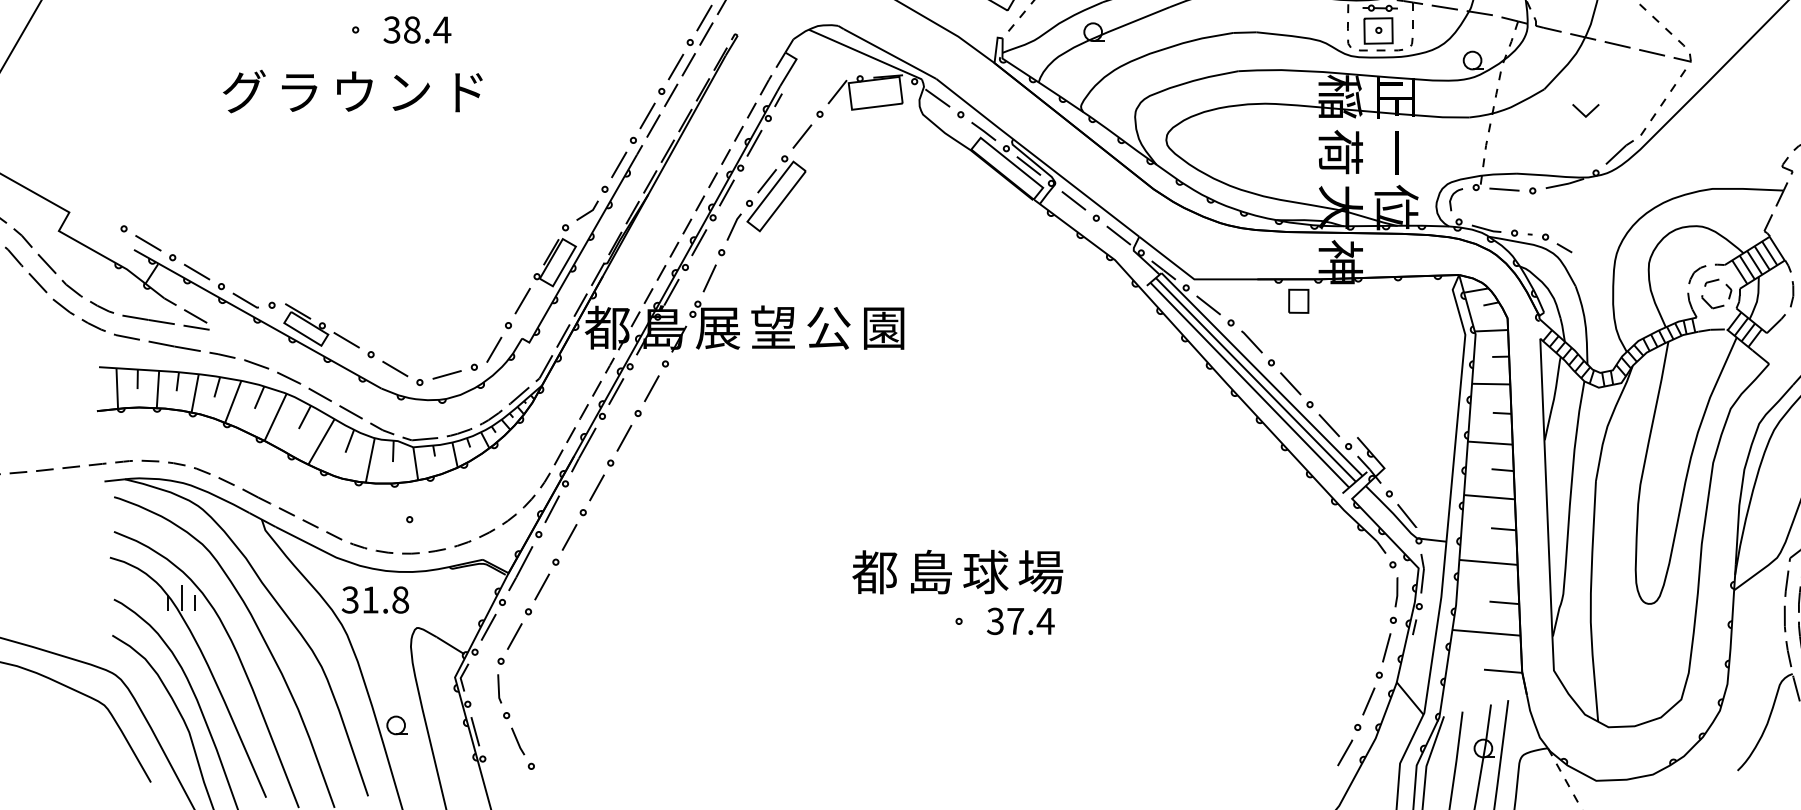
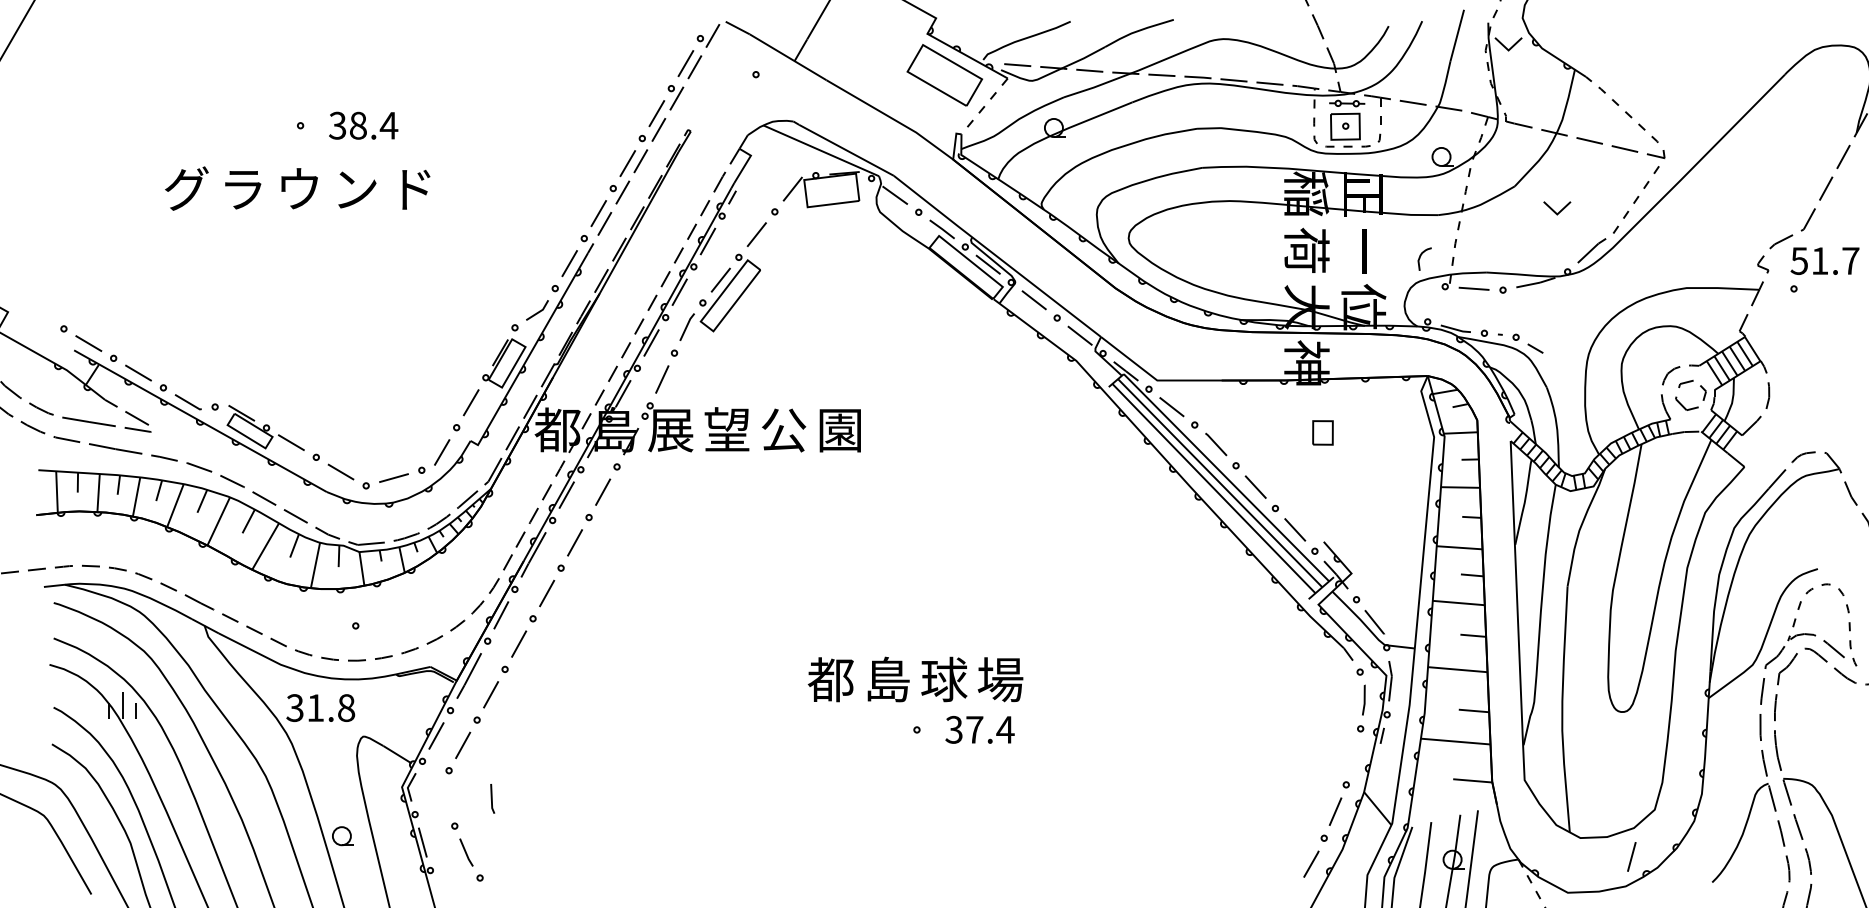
curve: (1452, 197) -> (1421, 256), moved
part: (1298, 300) -> (1322, 432), moved
line: (1386, 647) -> (1631, 856), moved
line: (499, 688) -> (492, 798), moved

